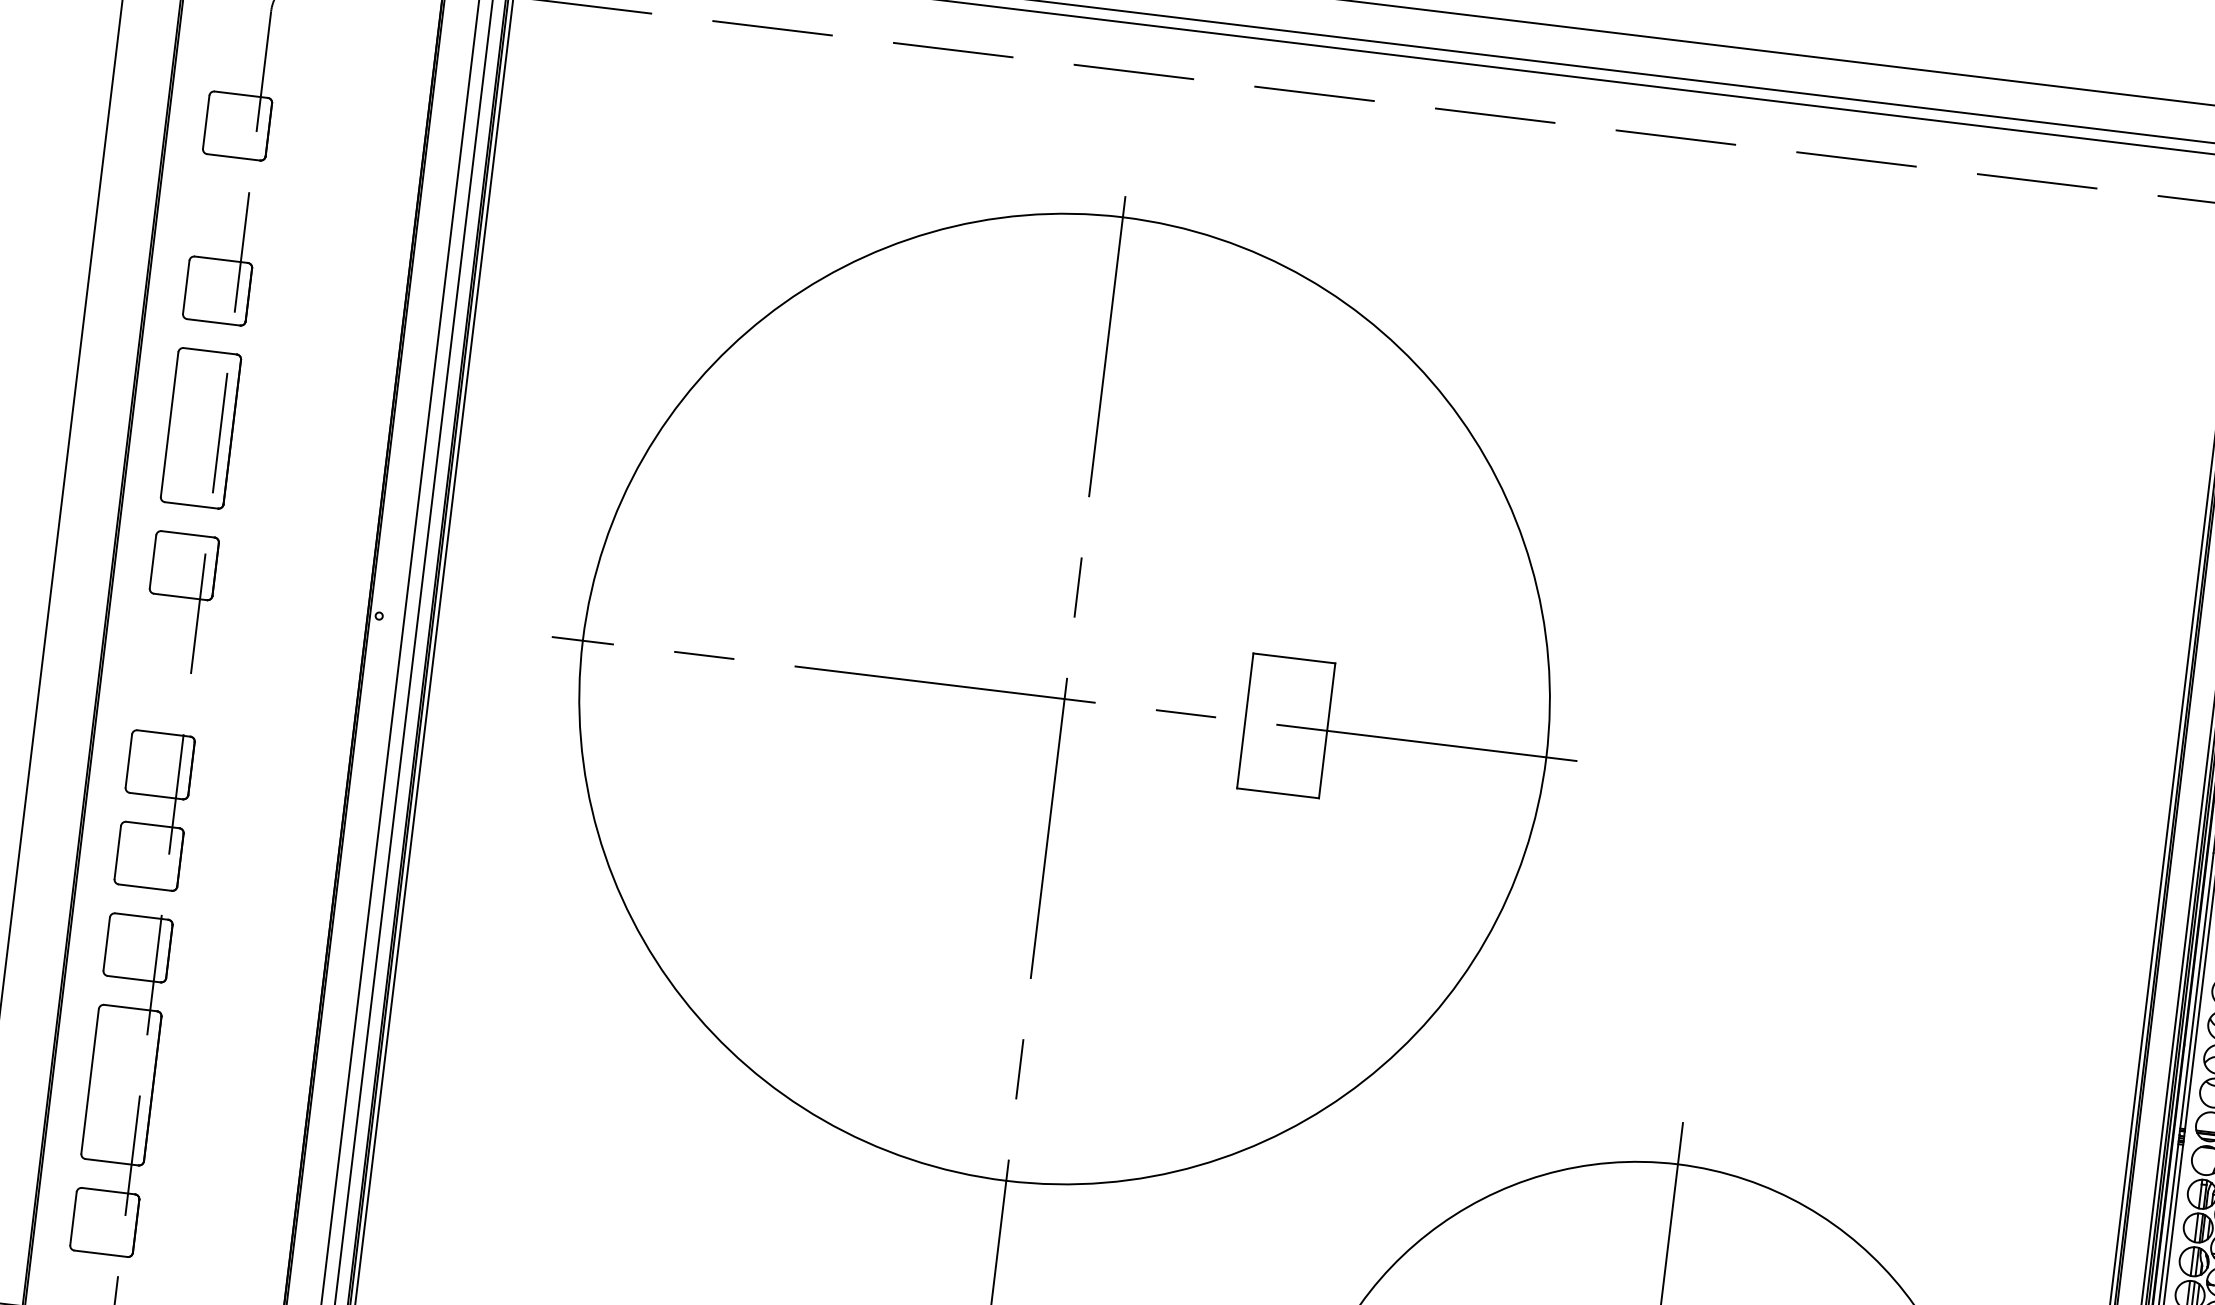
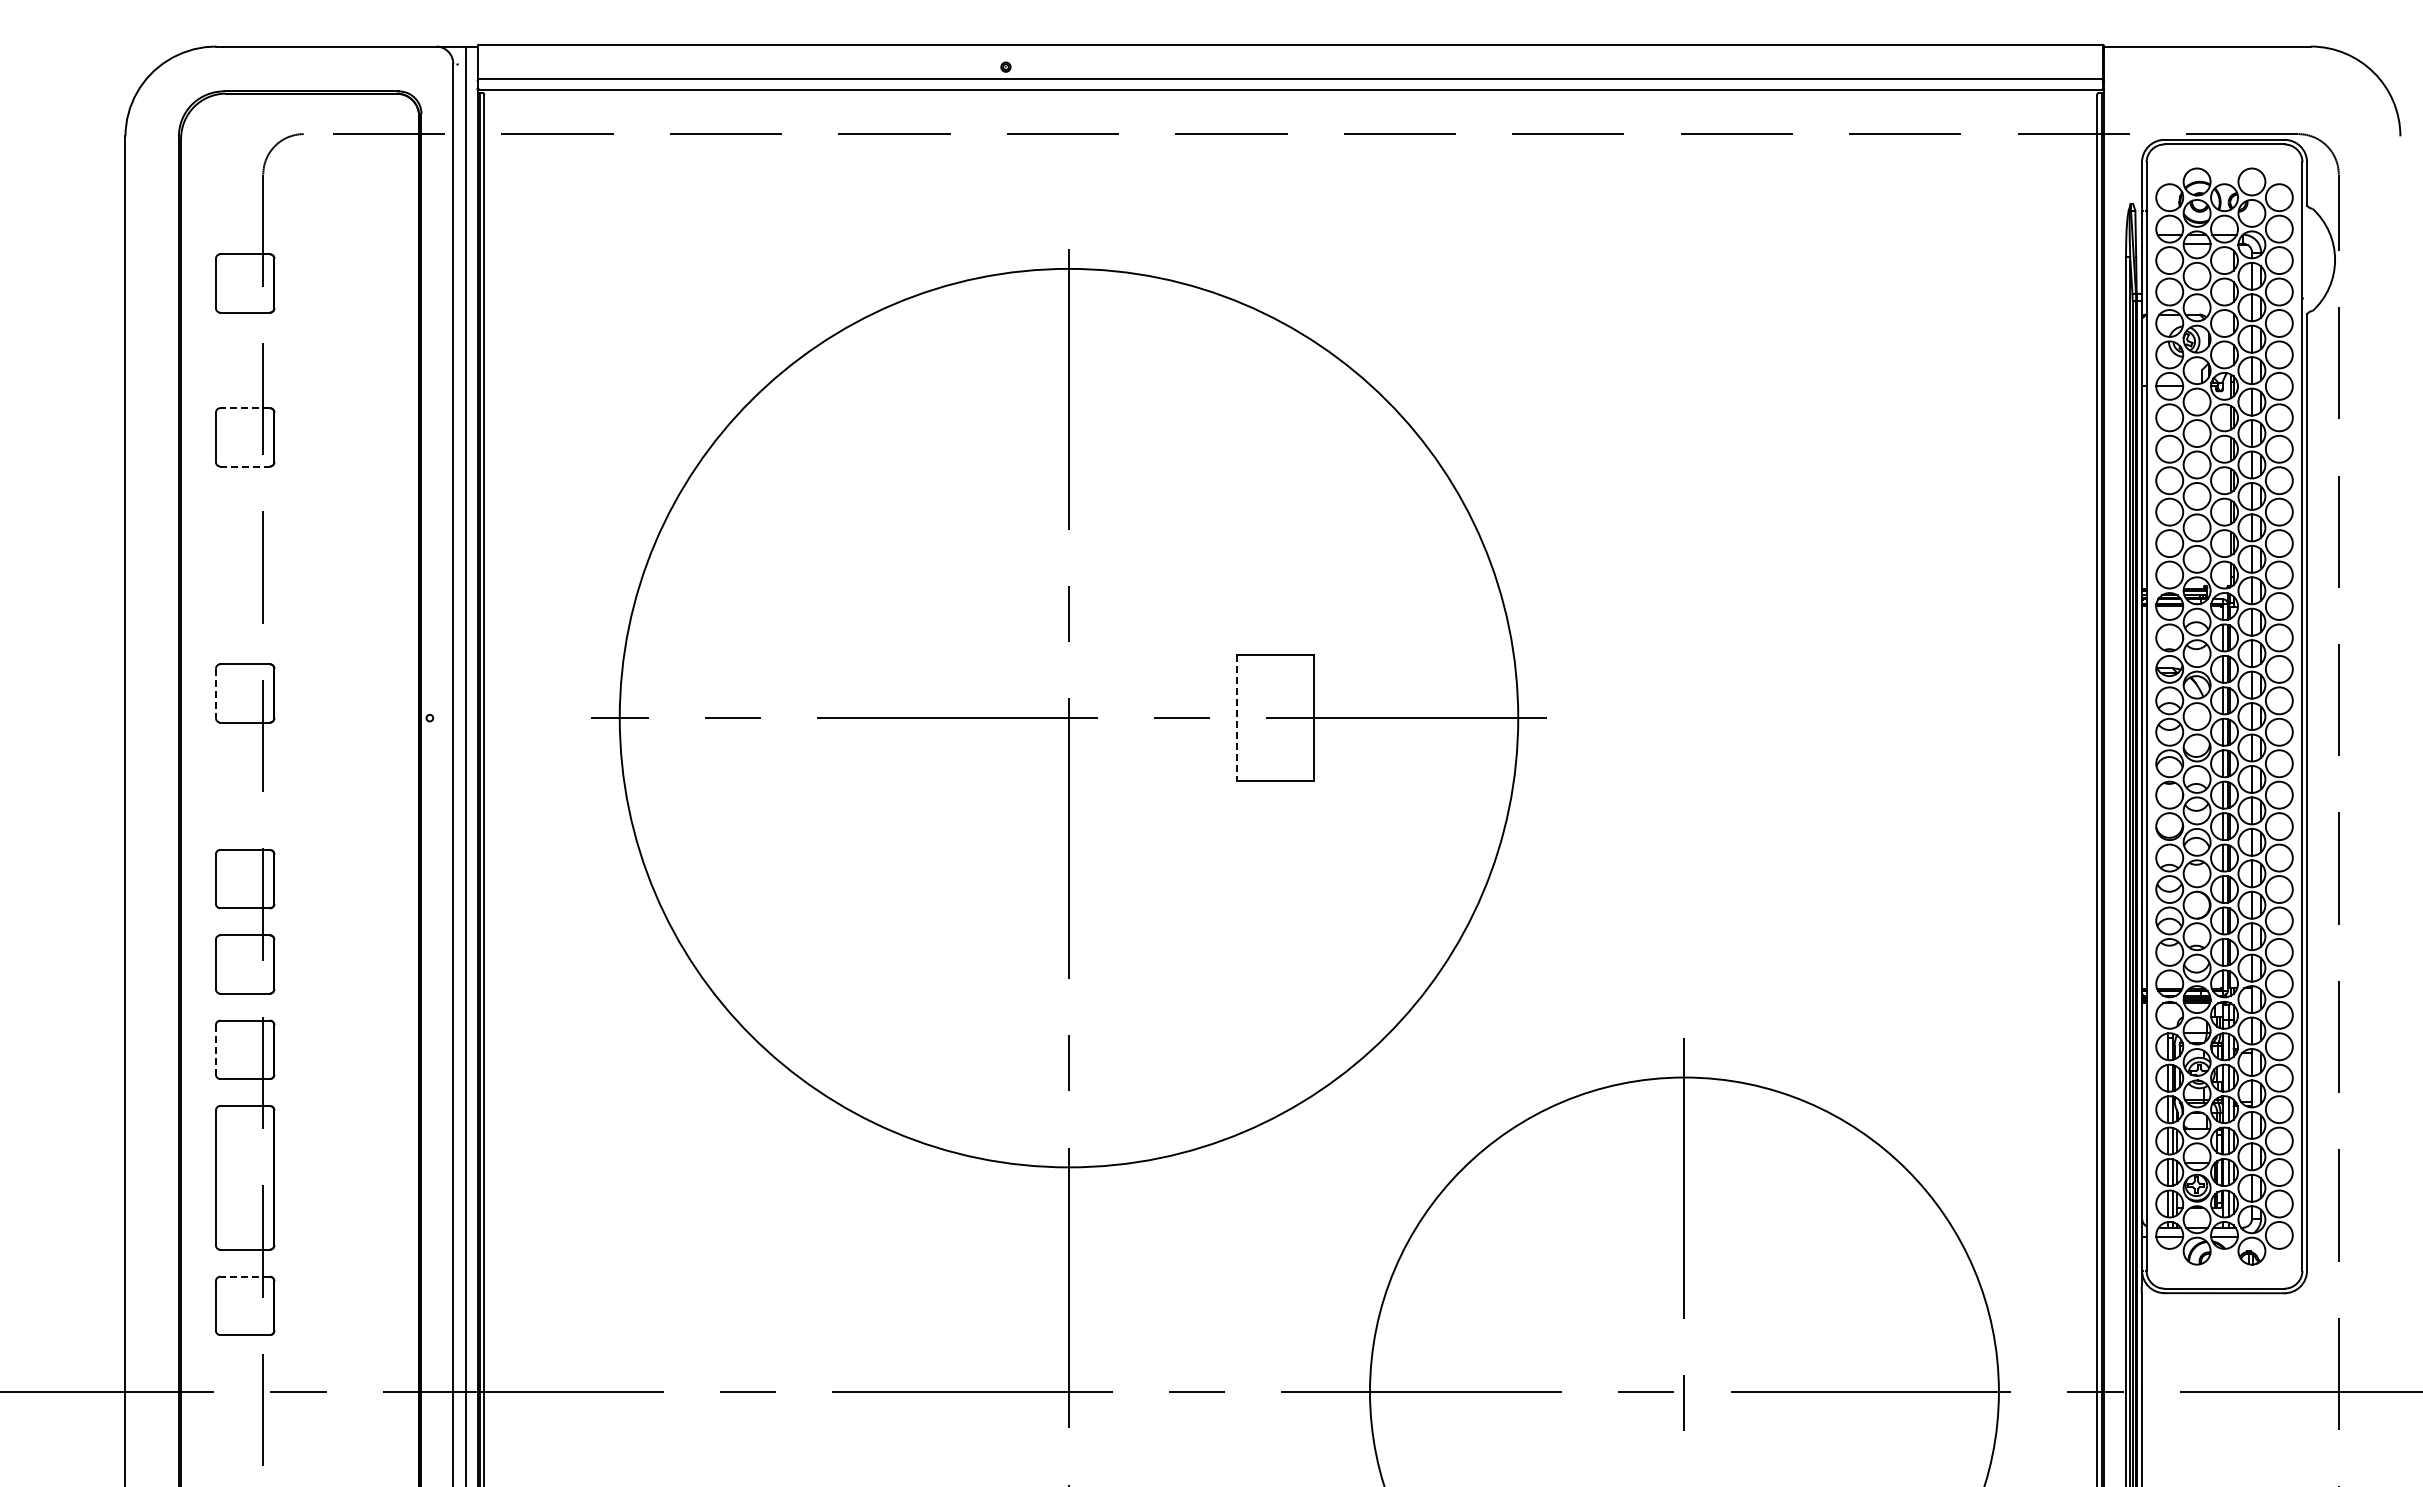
line: (221, 260) -> (245, 408), solid -> dashed
line: (214, 322) -> (245, 466), solid -> dashed
part: (201, 428) -> (245, 565), removed
line: (152, 561) -> (215, 693), solid -> dashed
line: (1245, 721) -> (1237, 718), solid -> dashed
line: (106, 943) -> (215, 1049), solid -> dashed
line: (109, 1190) -> (245, 1276), solid -> dashed

